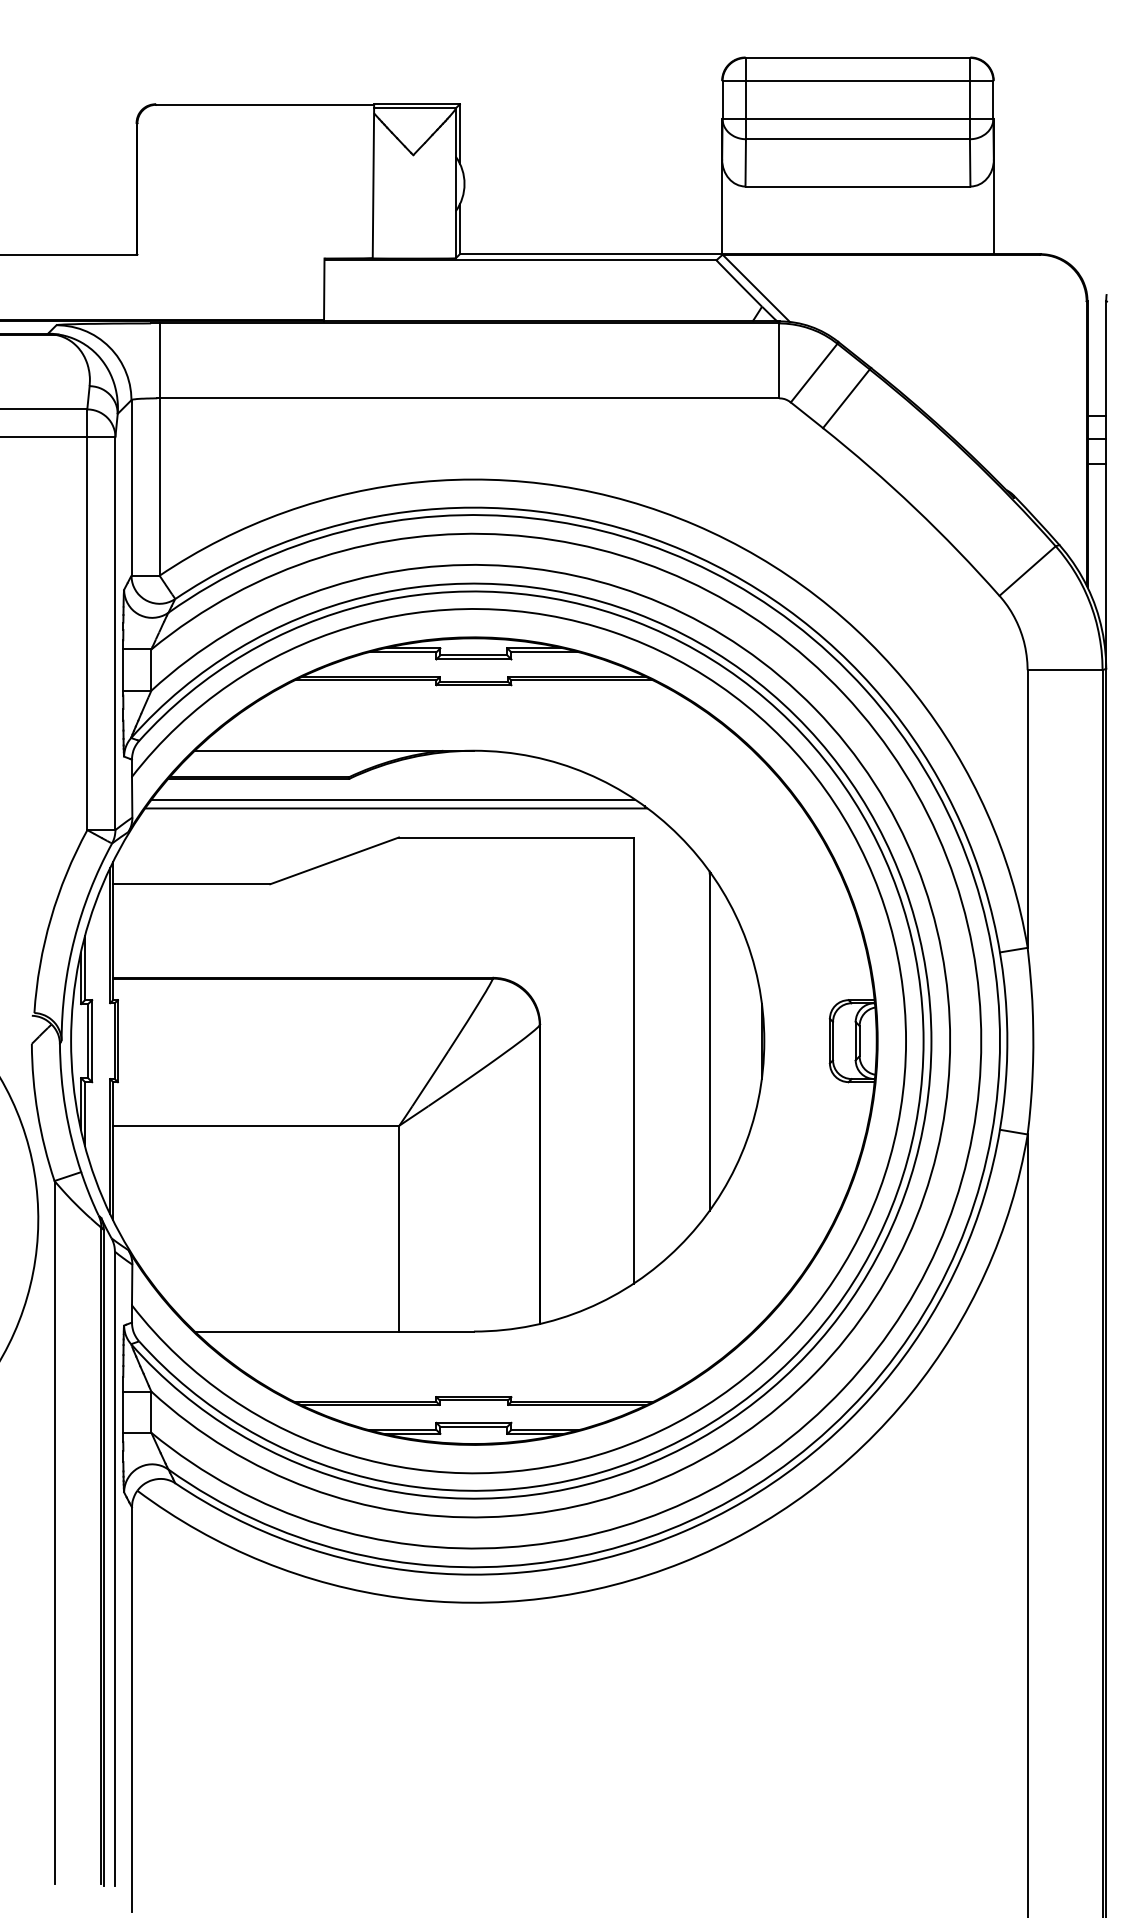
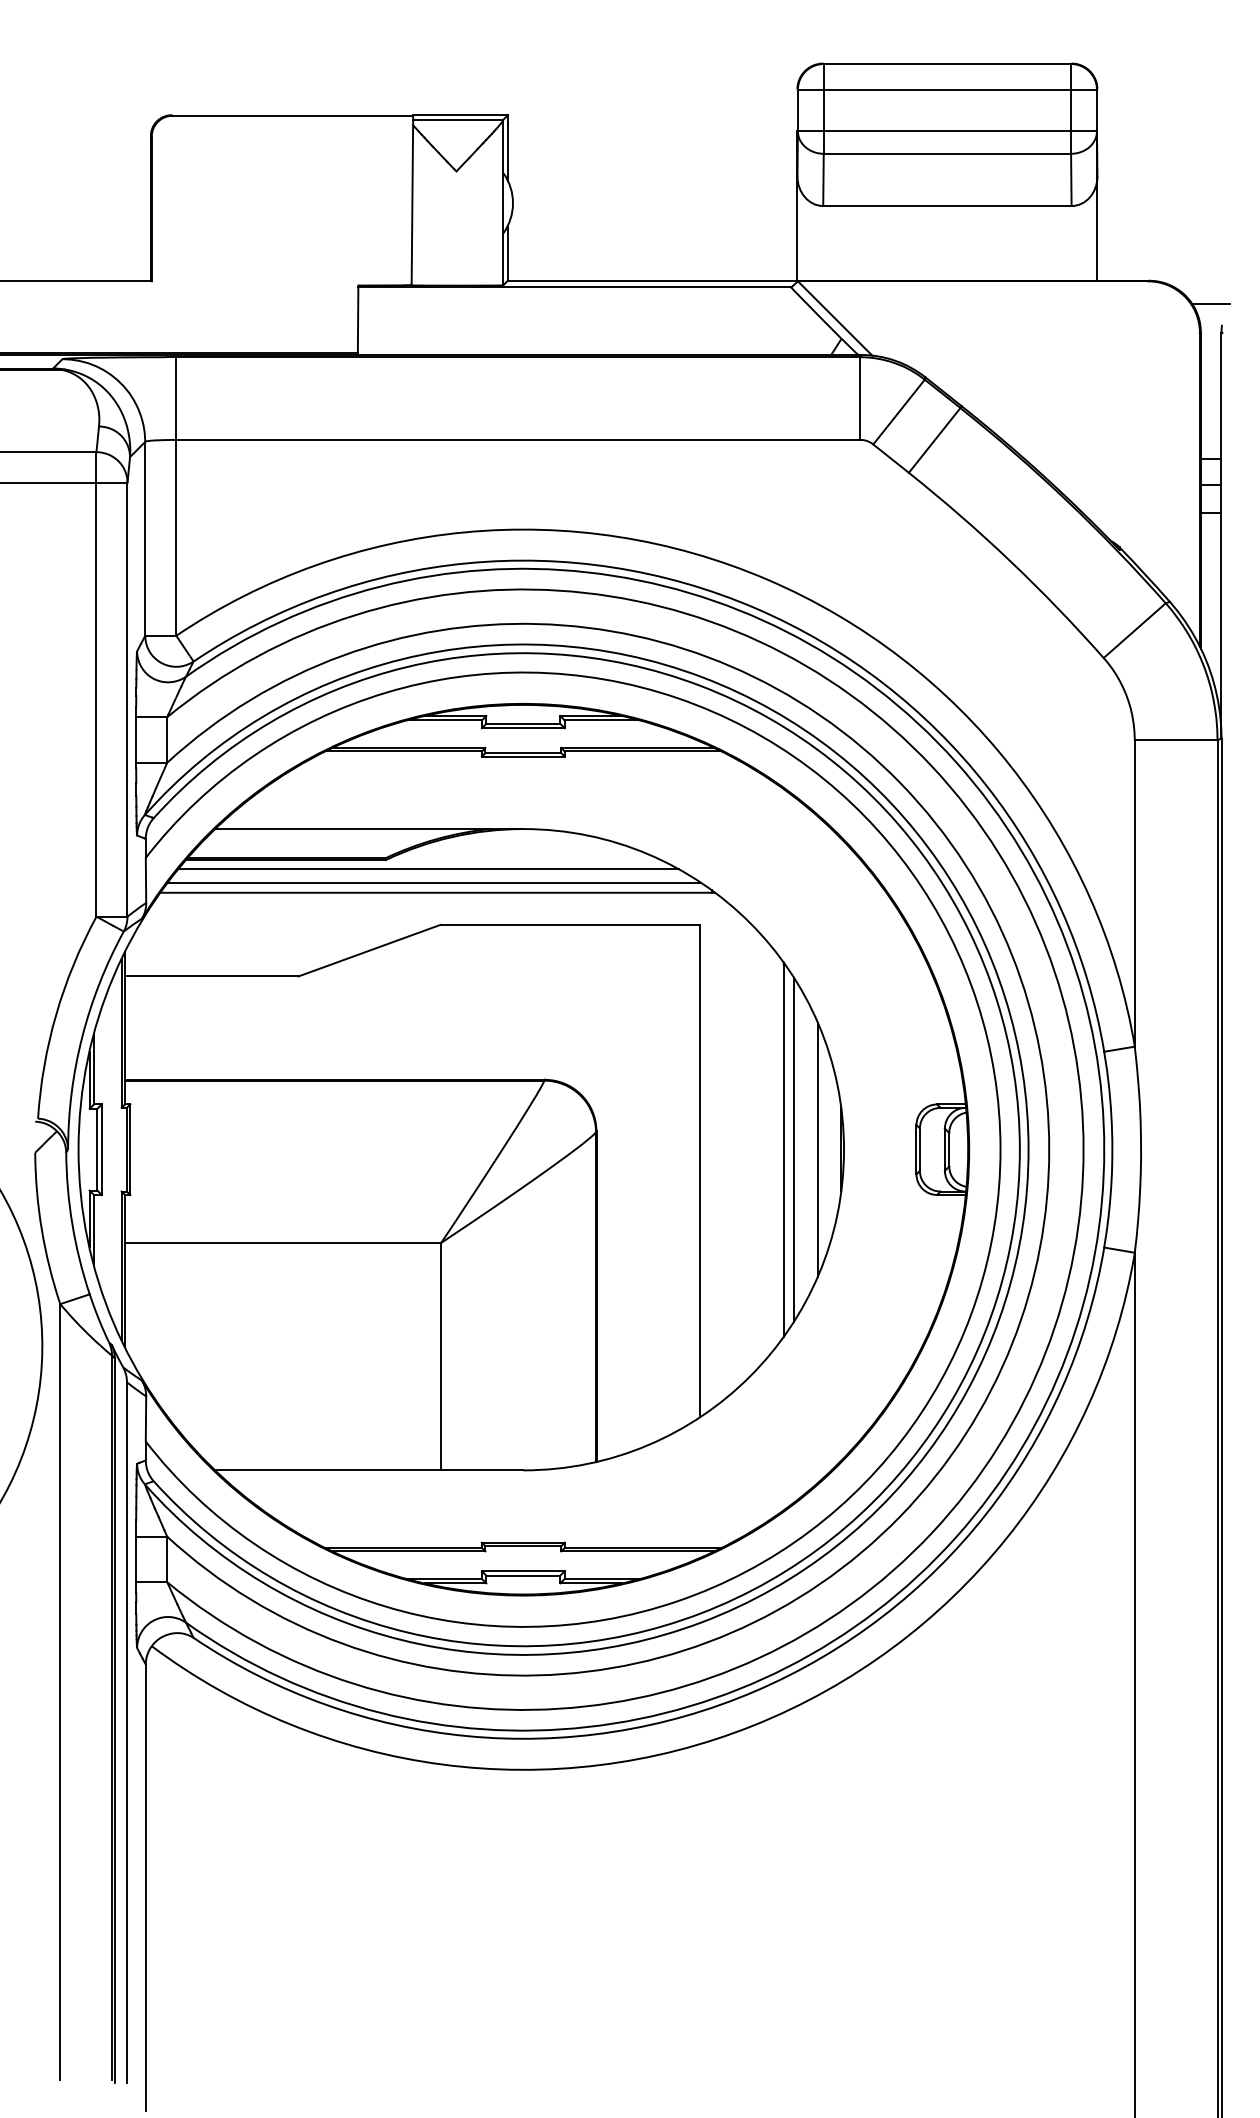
line: (1096, 275) -> (1210, 304), added
line: (388, 787) -> (429, 869), added
line: (718, 1040) -> (793, 1148), added
line: (740, 1041) -> (817, 1150), added

